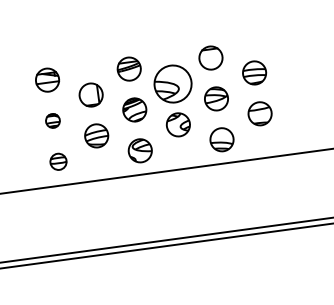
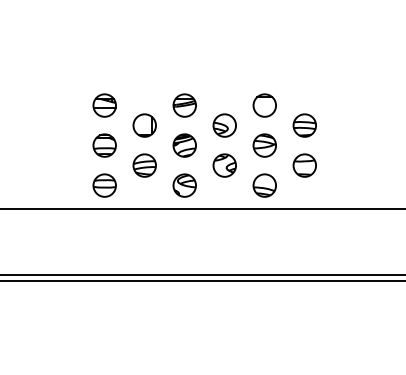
part: (172, 83) -> (224, 125), size x0.62
part: (52, 120) -> (104, 145), size x1.67
part: (58, 161) -> (104, 185), size x1.43

